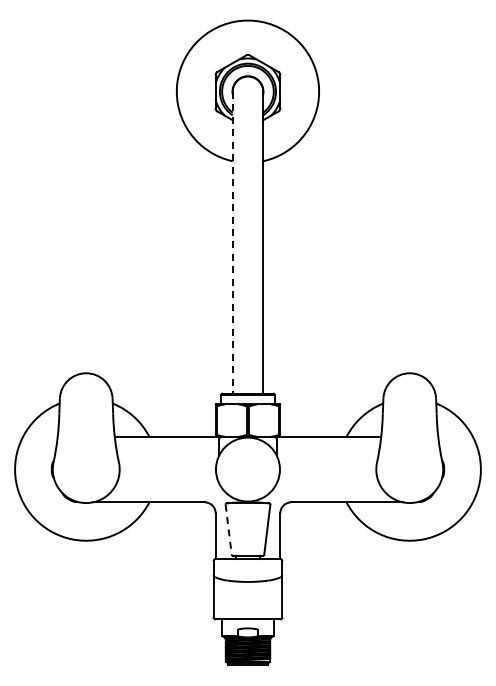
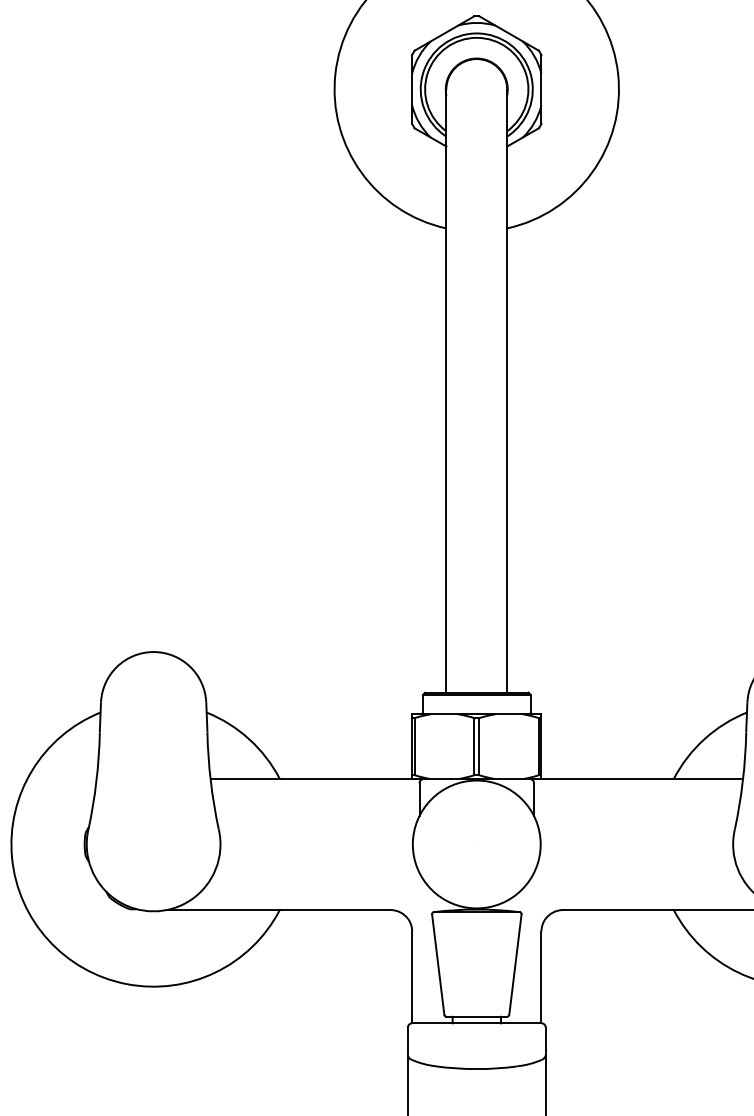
line: (232, 242) -> (445, 390), dashed -> solid
line: (228, 530) -> (437, 966), dashed -> solid

